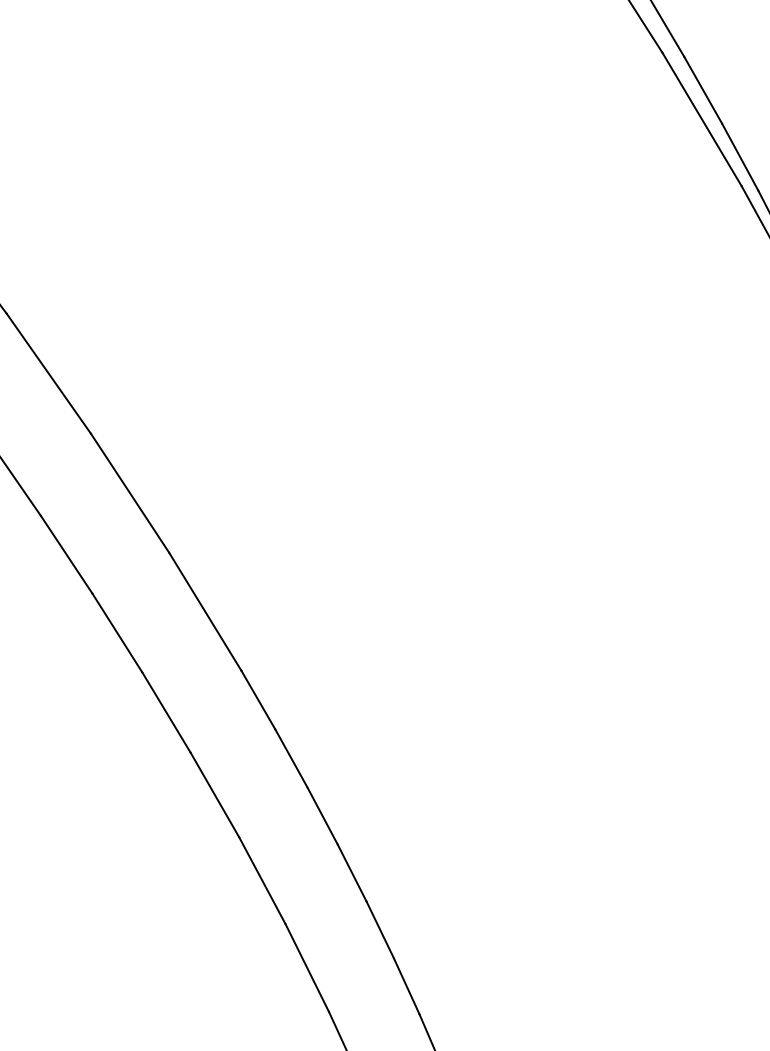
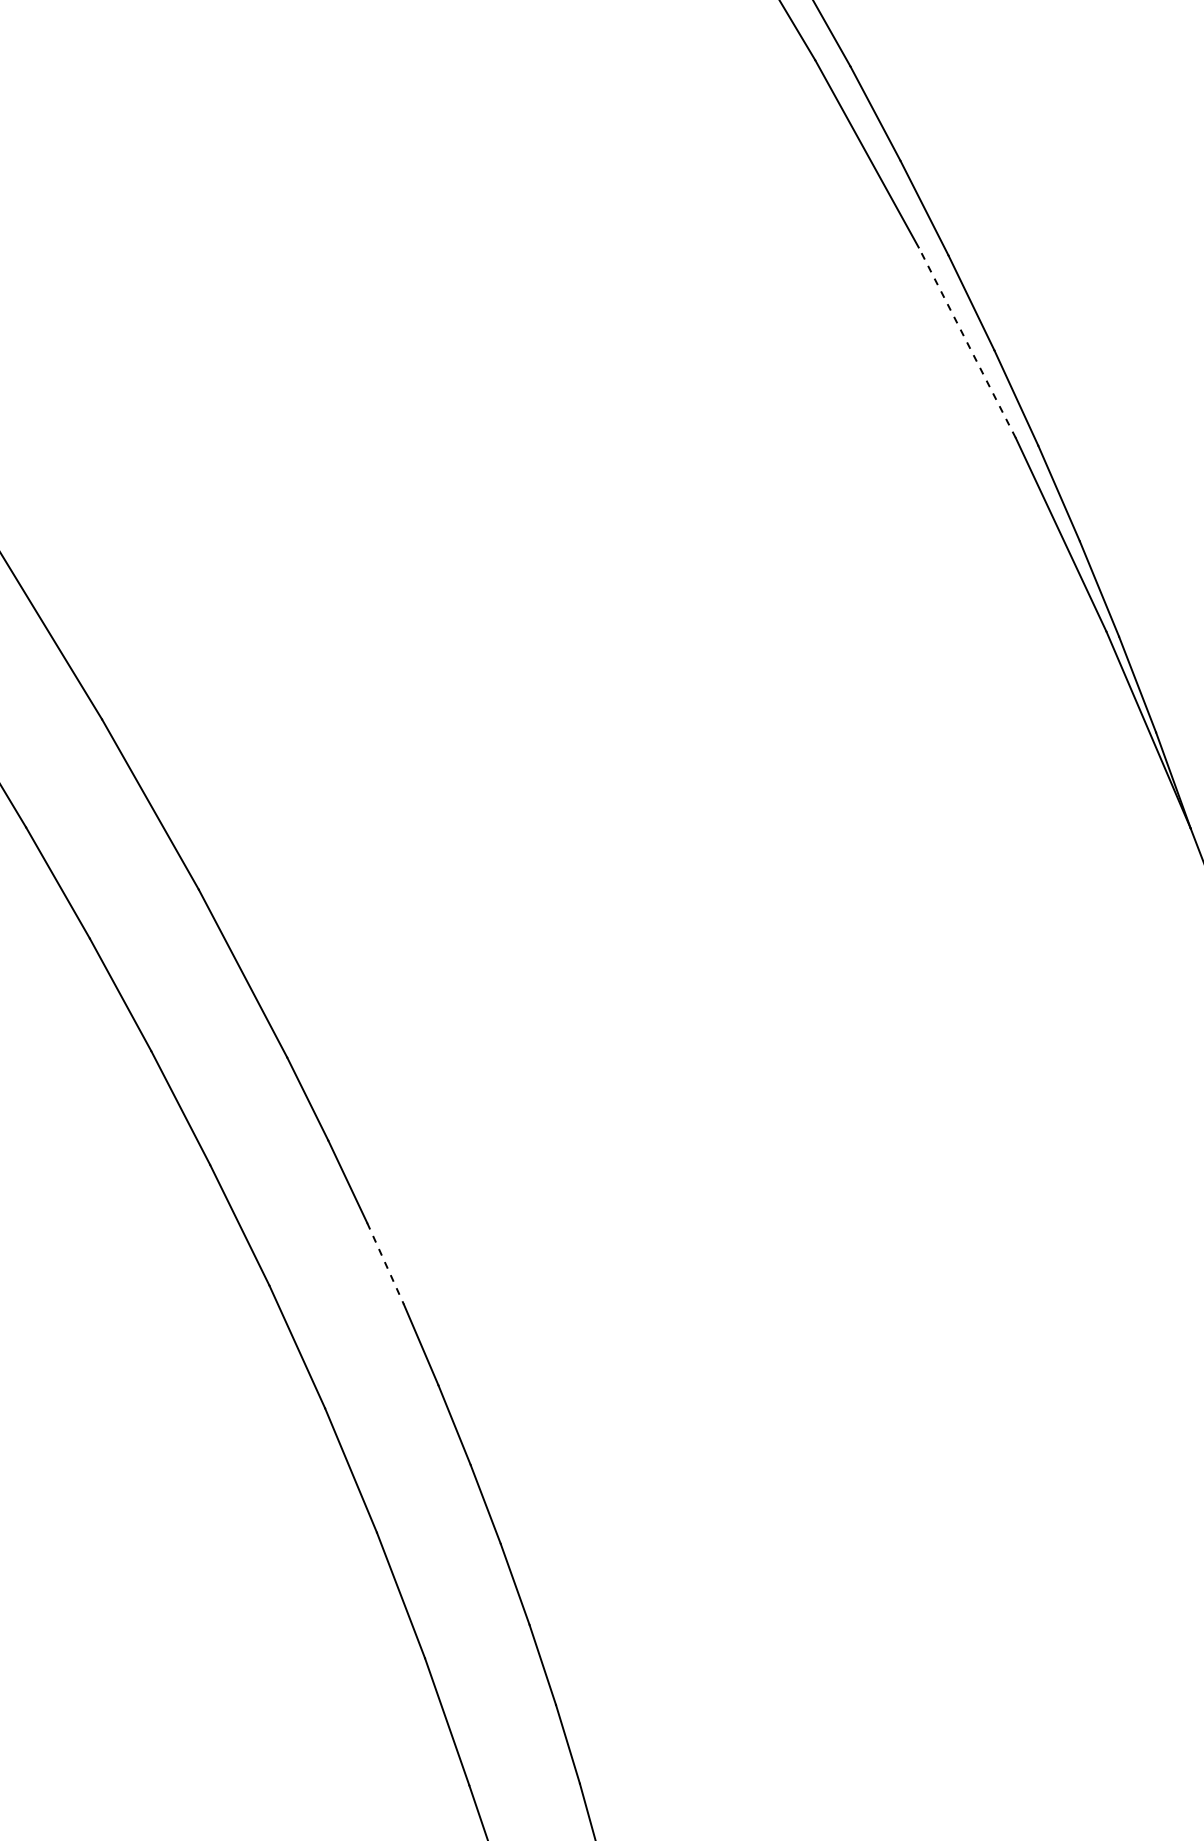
line: (702, 119) -> (967, 342), solid -> dashed
line: (322, 815) -> (385, 1263), solid -> dashed

